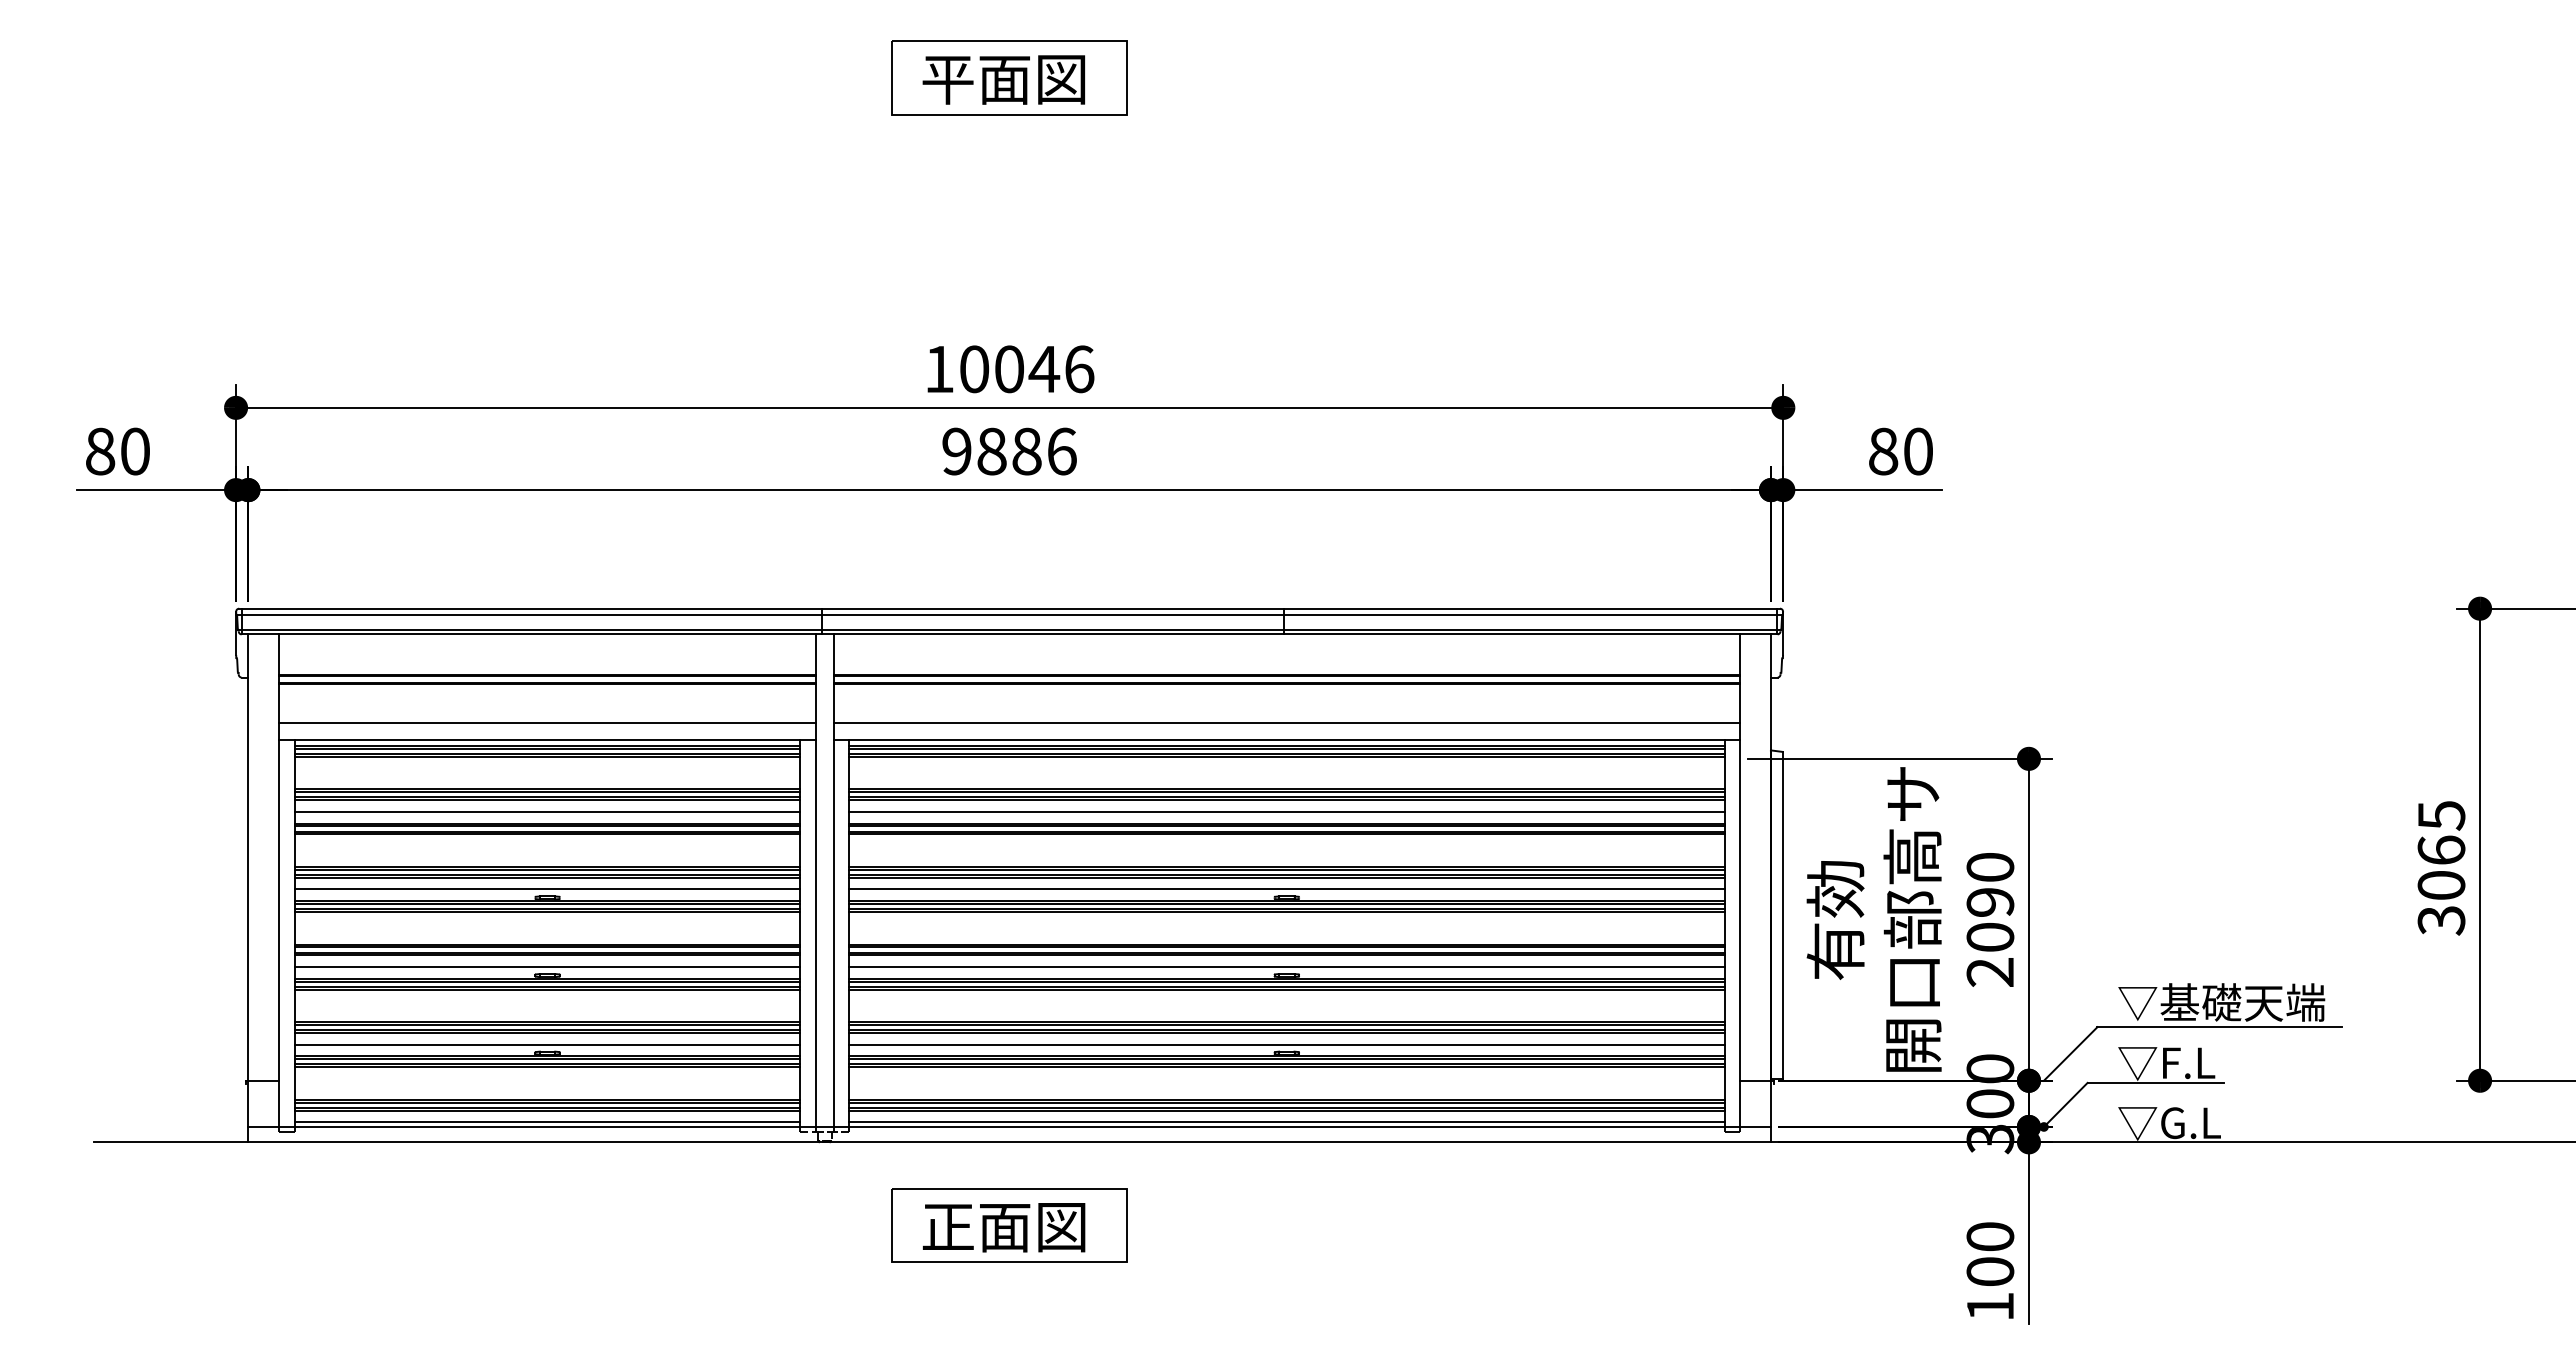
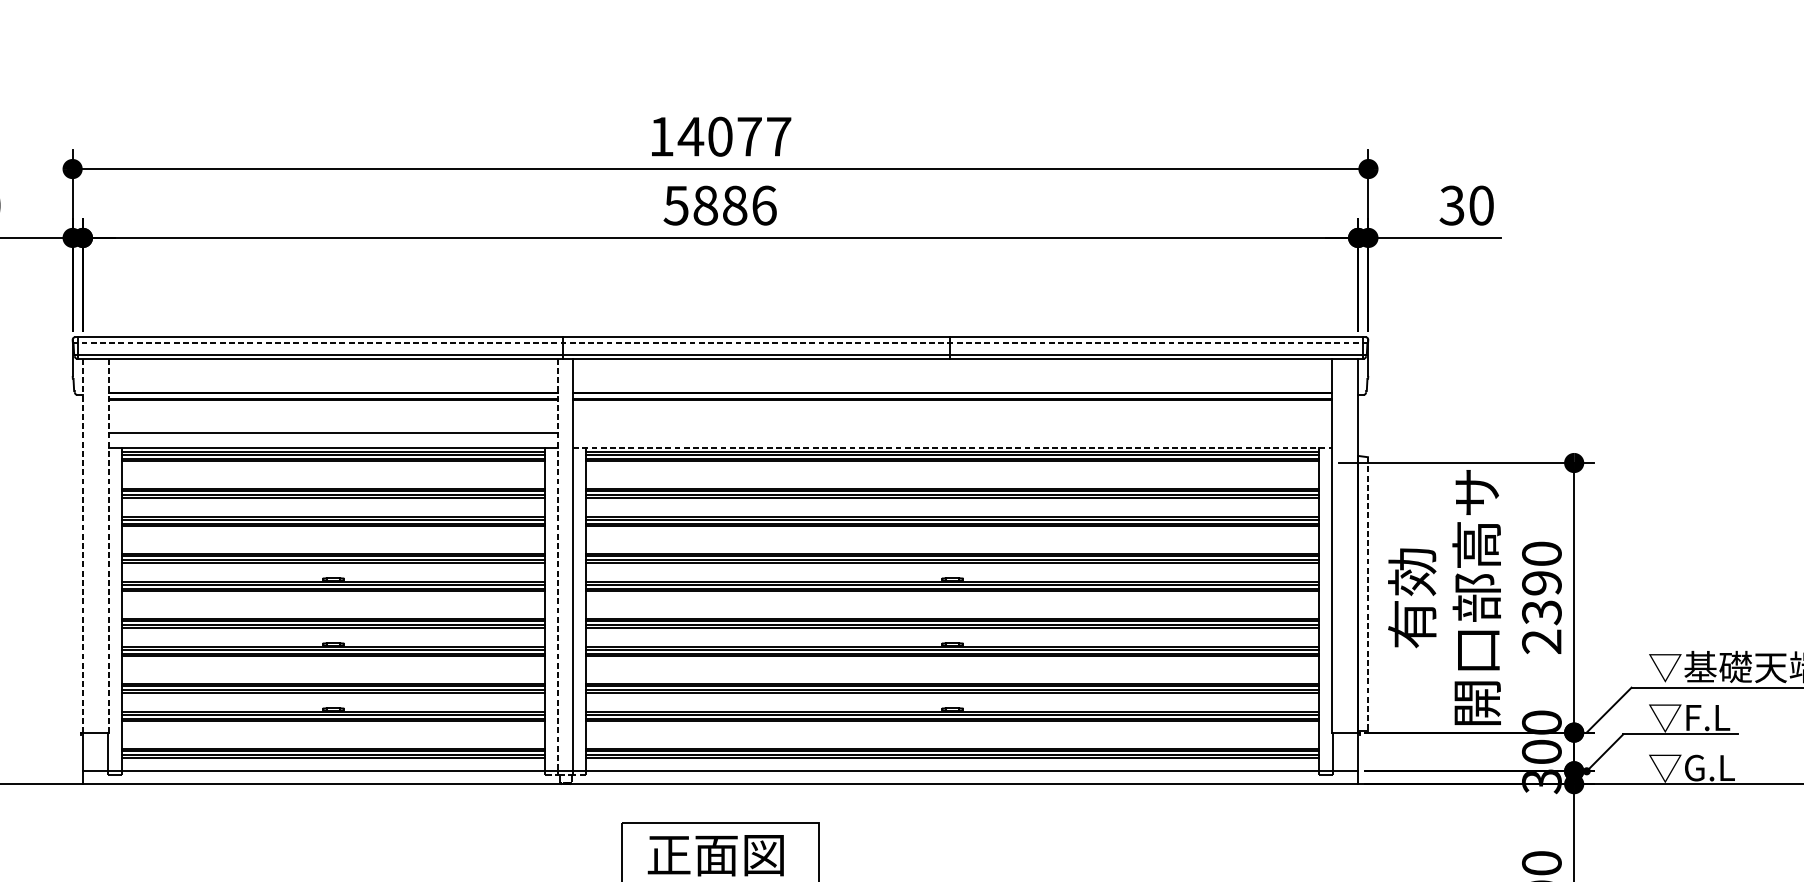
text: (1026, 369) -> (734, 136), 10046 -> 14077
text: (956, 451) -> (675, 205), 9886 -> 5886
text: (1883, 451) -> (1452, 205), 80 -> 30
line: (1009, 615) -> (720, 342), solid -> dashed
line: (1286, 722) -> (952, 432), removed
line: (1287, 740) -> (953, 447), solid -> dashed
line: (547, 811) -> (333, 507), removed
line: (1286, 811) -> (952, 507), removed
line: (248, 858) -> (83, 546), solid -> dashed
line: (279, 858) -> (109, 546), solid -> dashed
line: (815, 881) -> (557, 565), solid -> dashed
line: (547, 889) -> (333, 572), removed
line: (1286, 889) -> (952, 572), removed
line: (1782, 915) -> (1367, 594), solid -> dashed
text: (1990, 937) -> (1541, 612), 2090 -> 2390
line: (547, 967) -> (333, 637), removed
line: (1286, 967) -> (952, 637), removed
line: (547, 1044) -> (333, 702), removed
line: (1286, 1044) -> (952, 702), removed
line: (547, 1122) -> (333, 767), removed
line: (1286, 1122) -> (952, 767), removed

